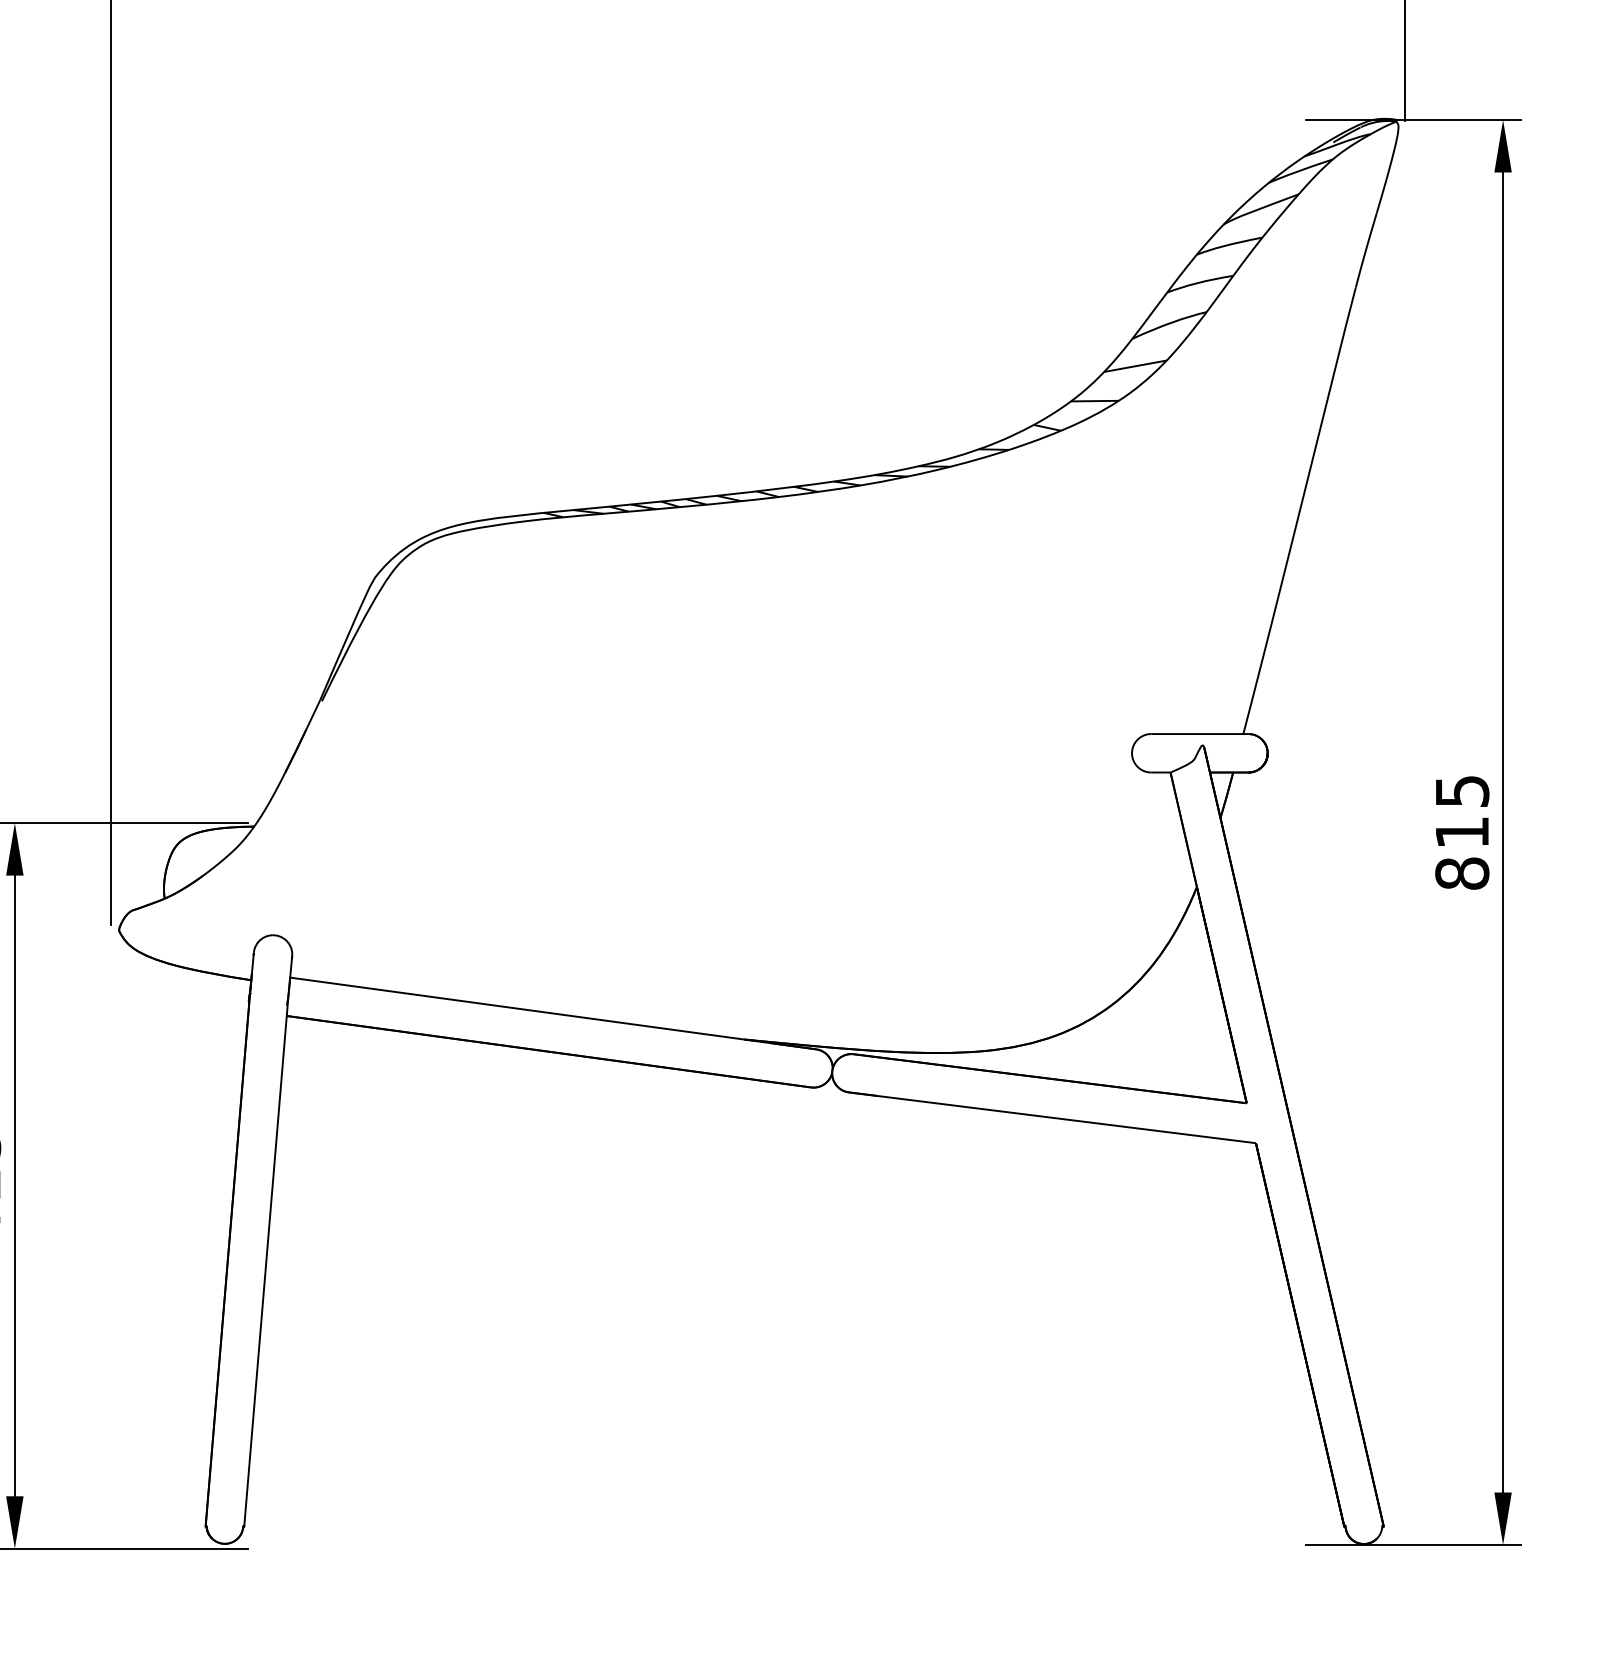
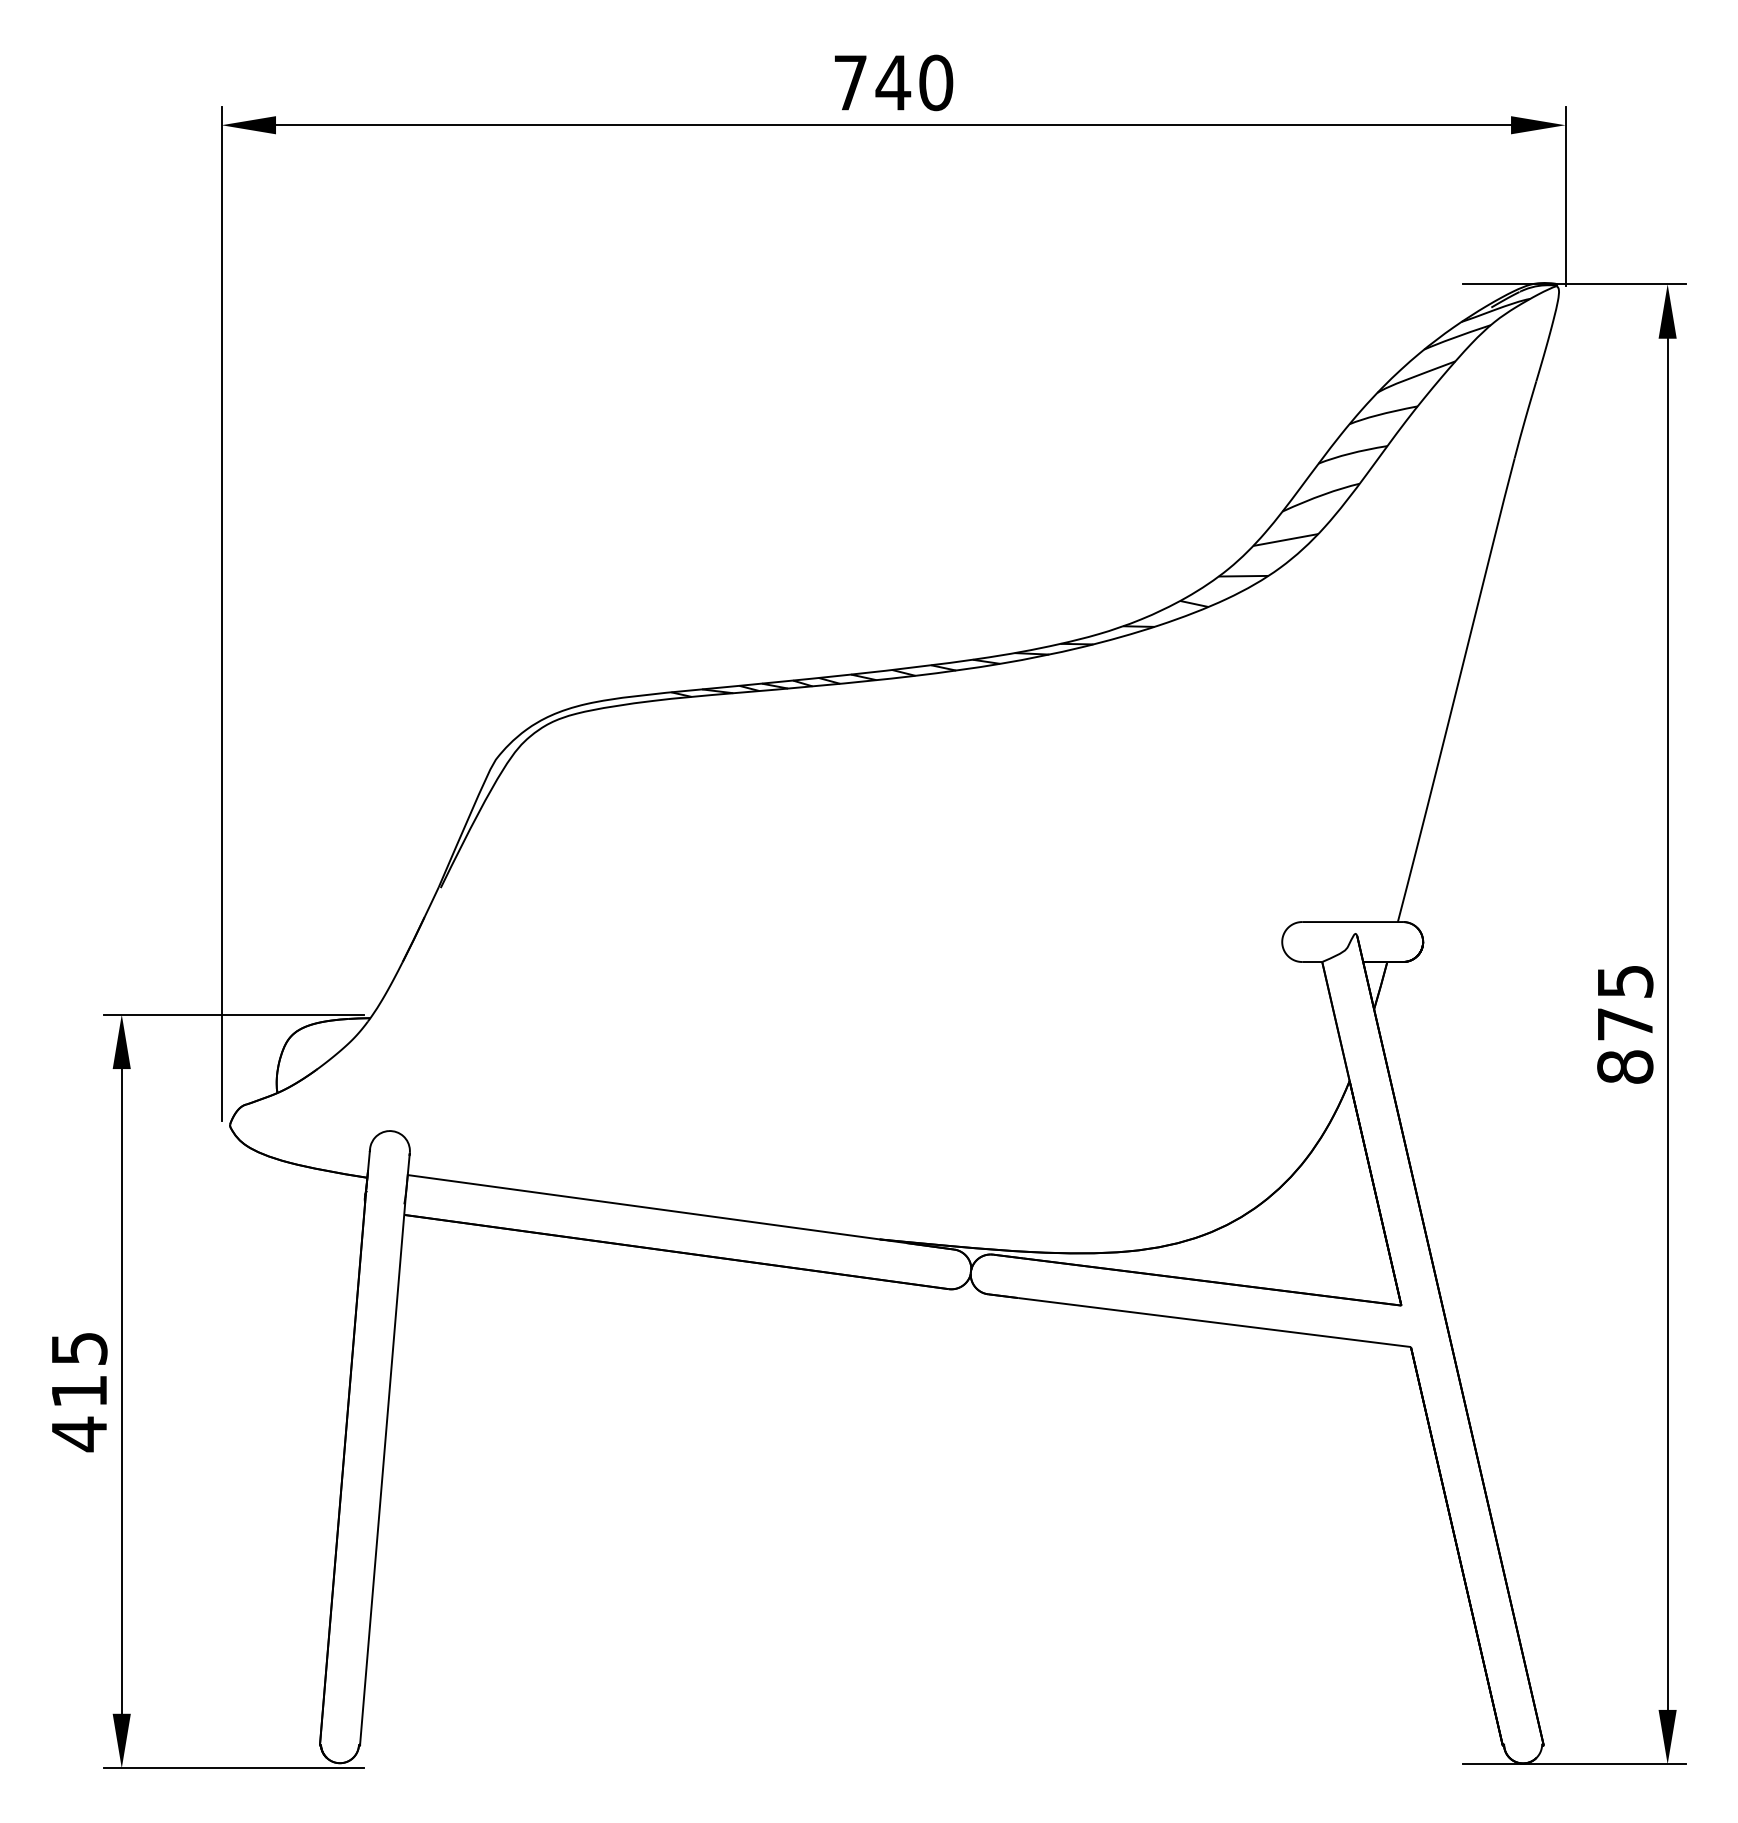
text: (1462, 832) -> (1625, 1024), 815 -> 875

